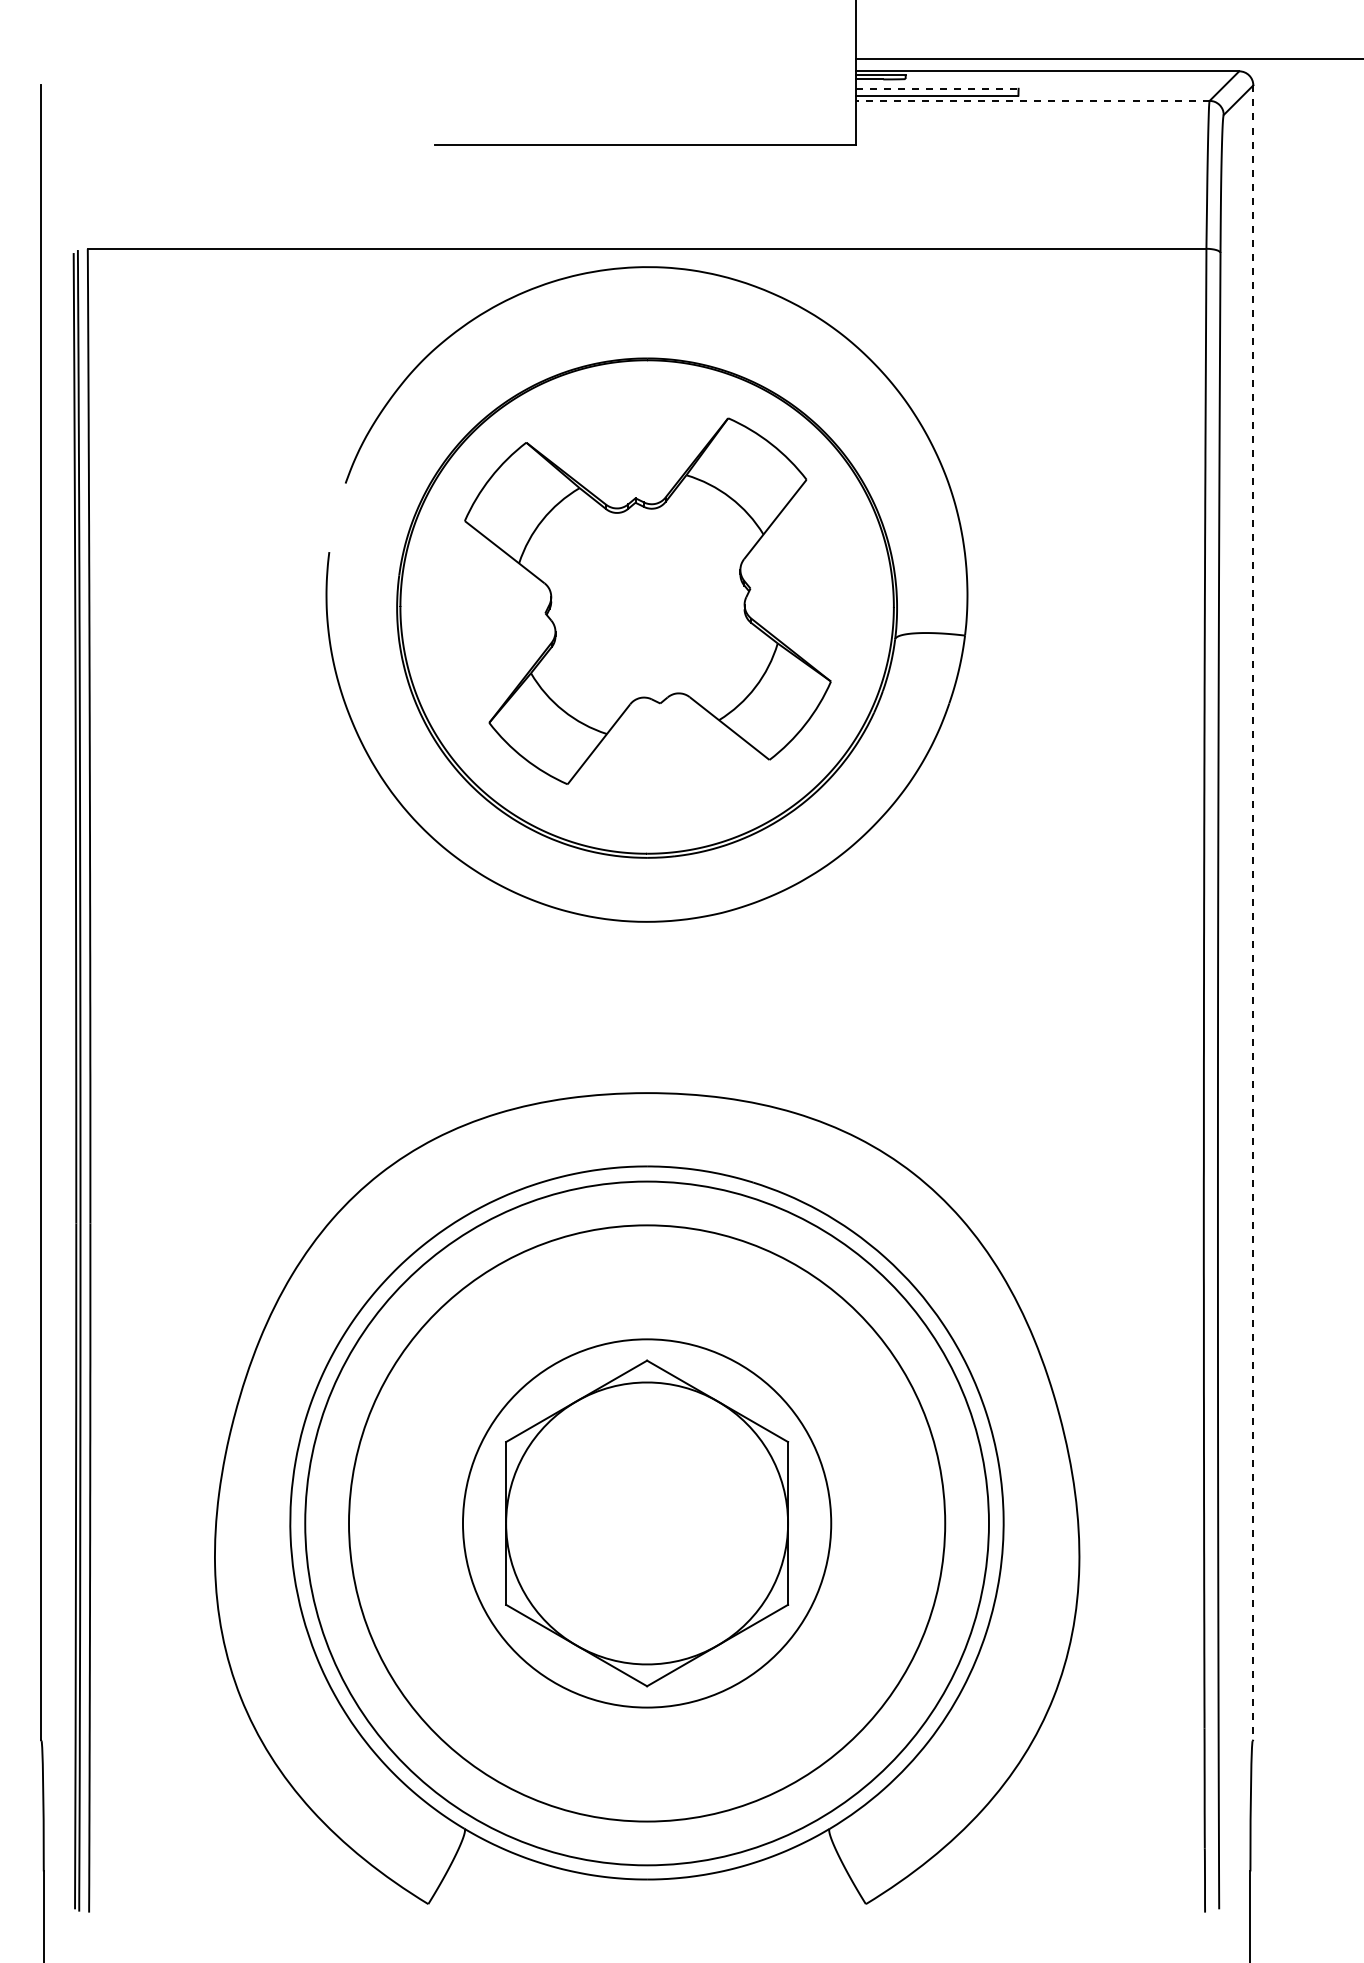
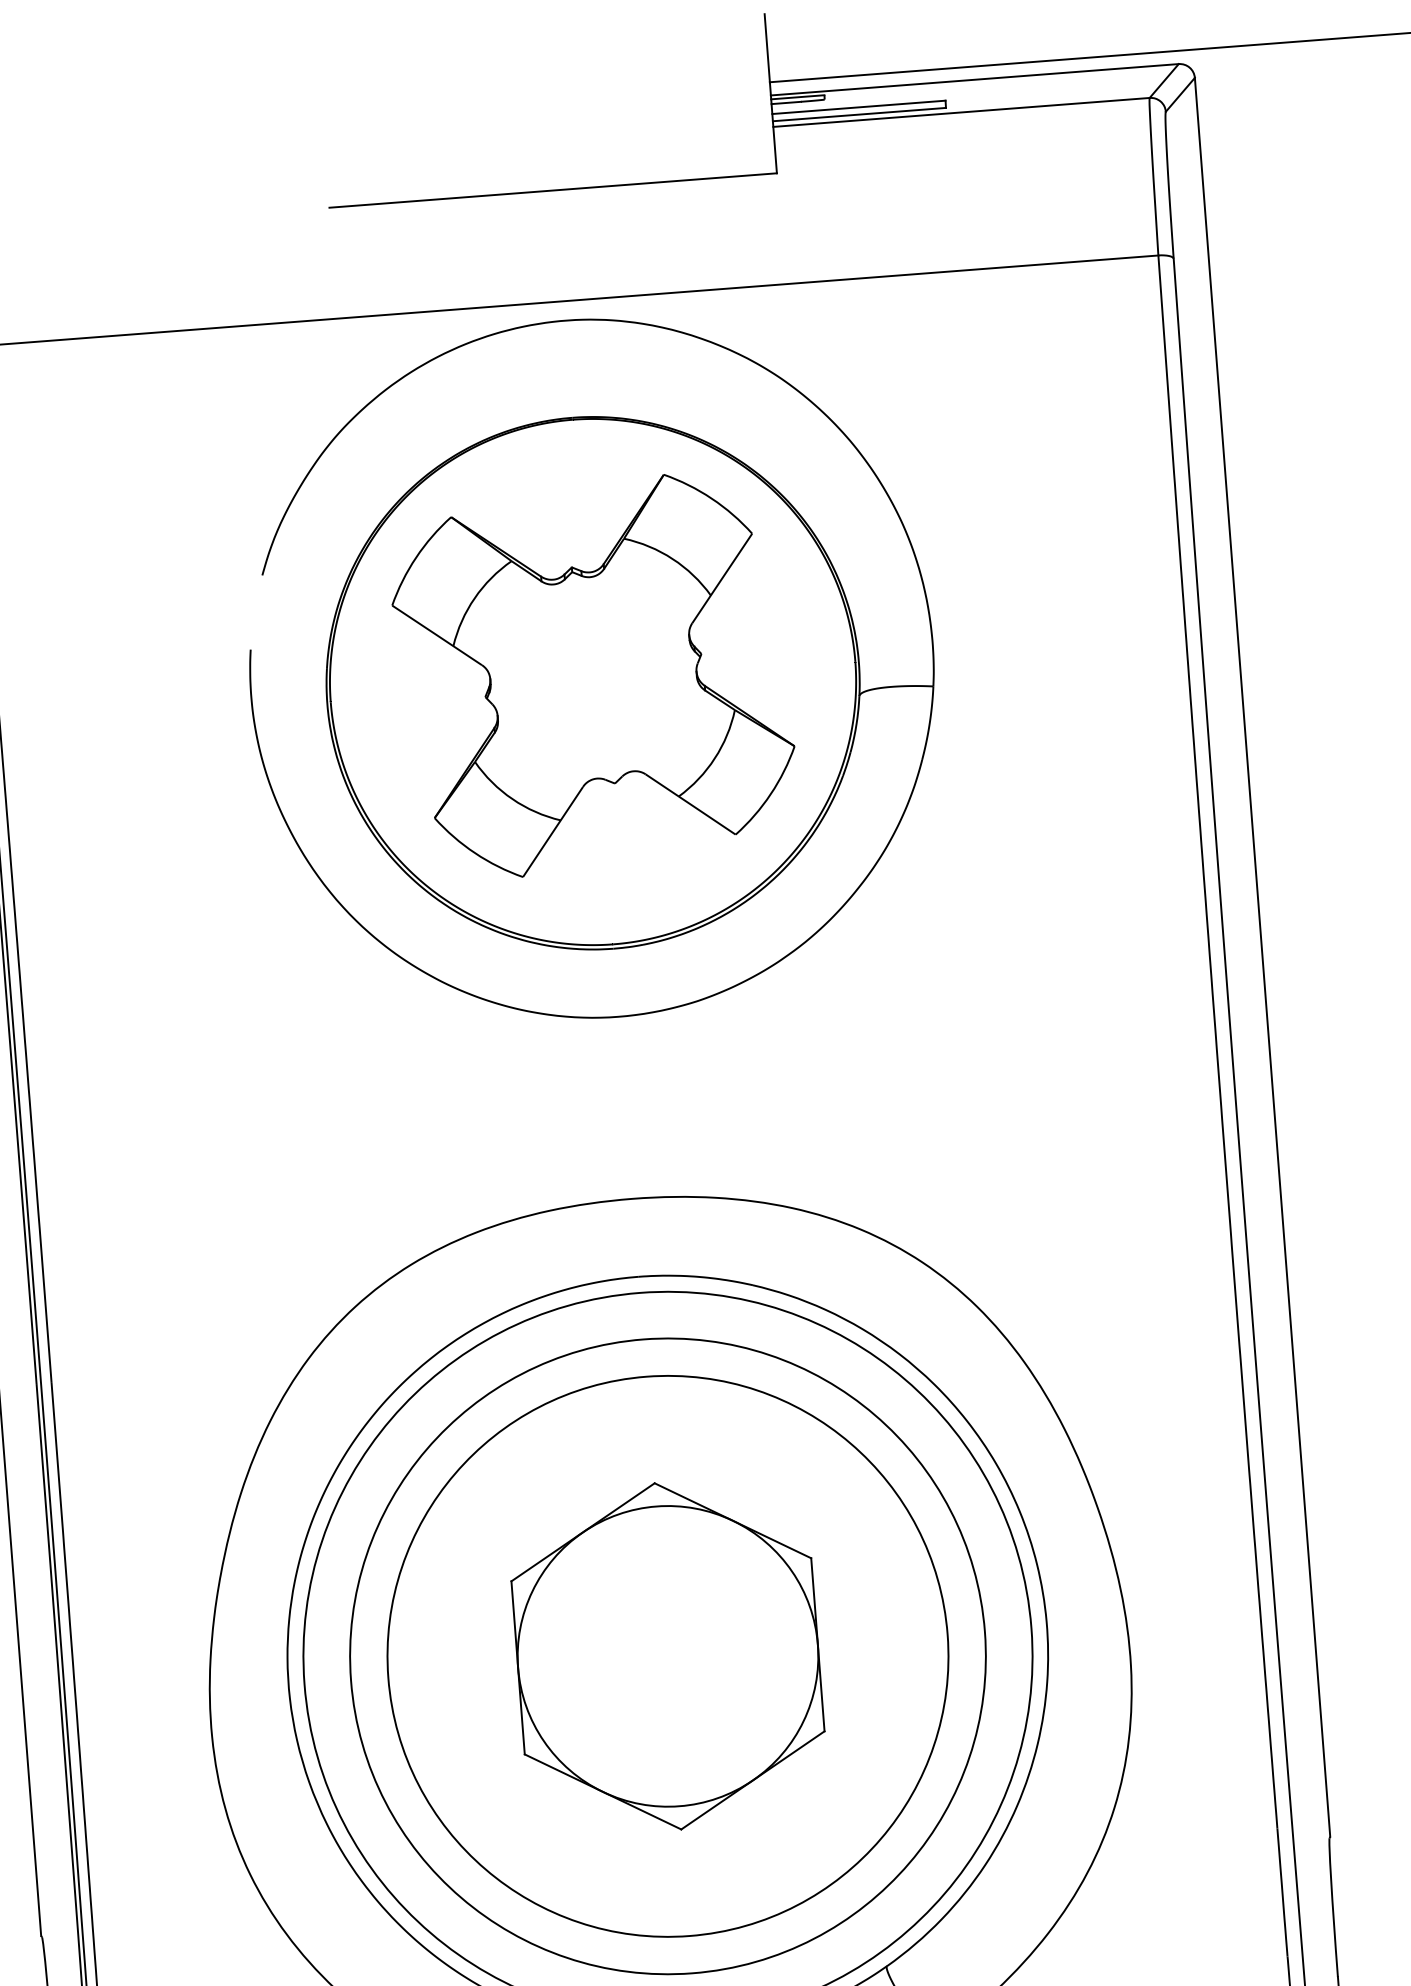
line: (937, 88) -> (859, 107), dashed -> solid
line: (1032, 100) -> (961, 112), dashed -> solid
line: (1253, 913) -> (1262, 958), dashed -> solid
circle: (647, 1523) -> (668, 1656), size x1.43

